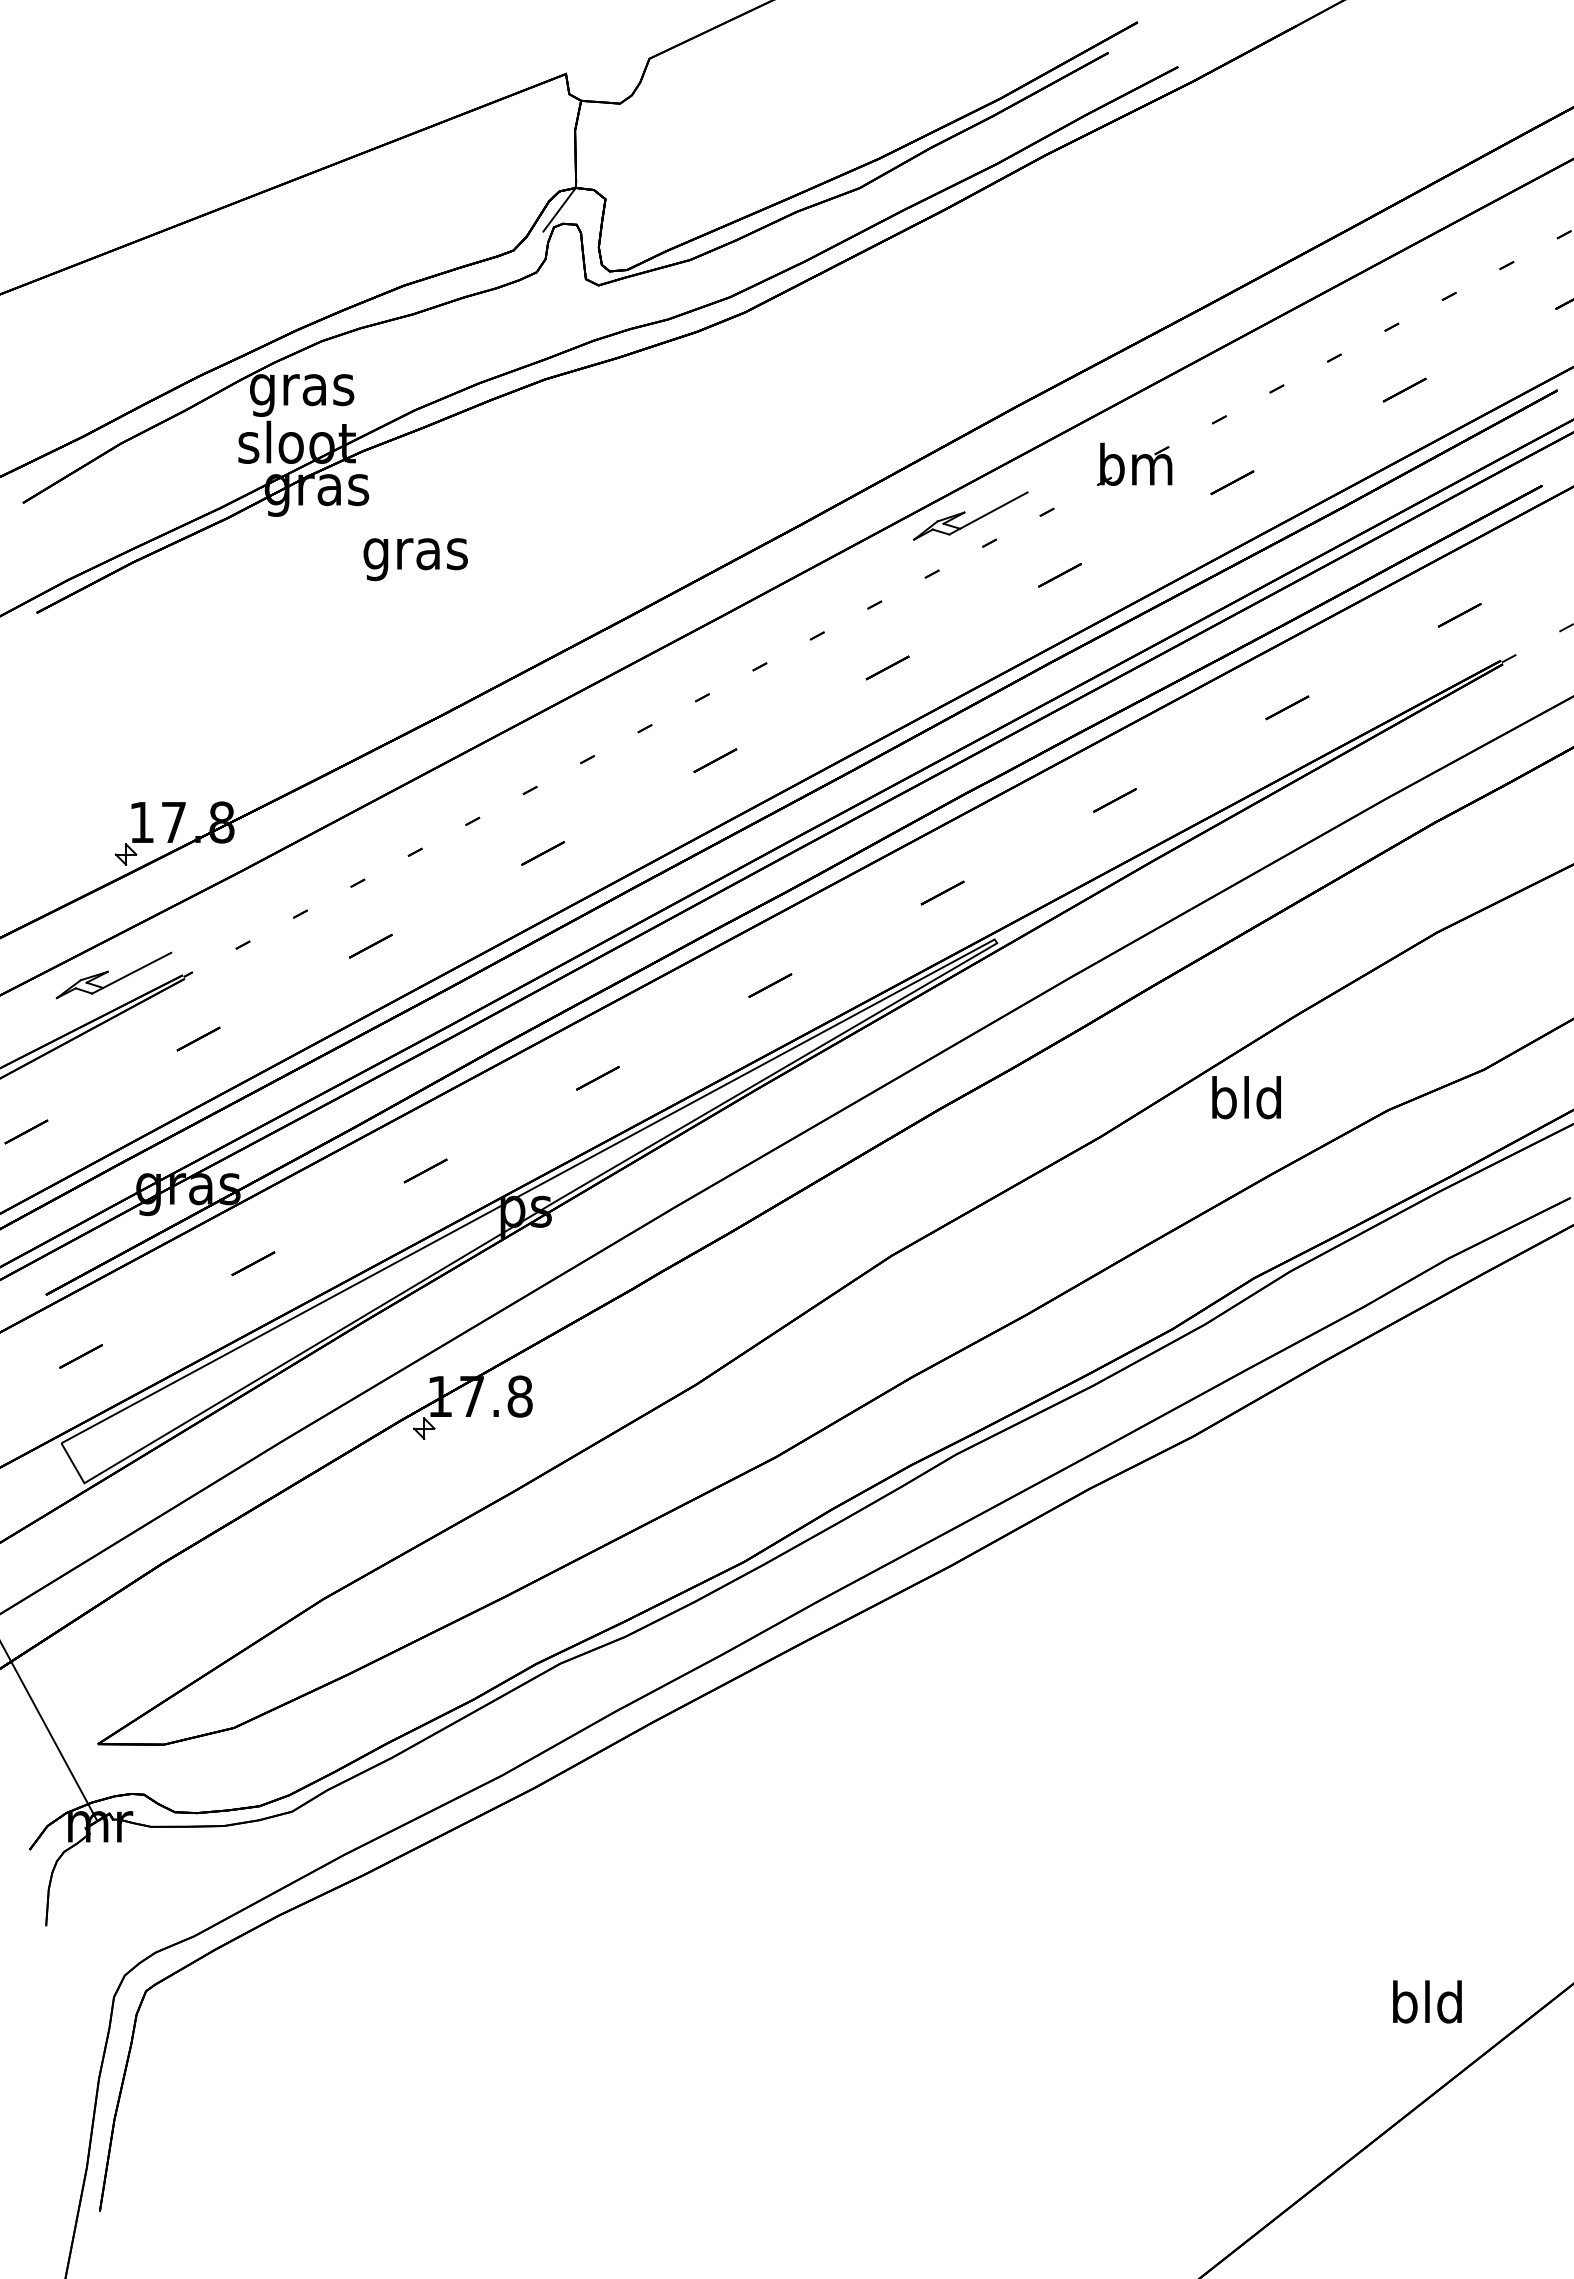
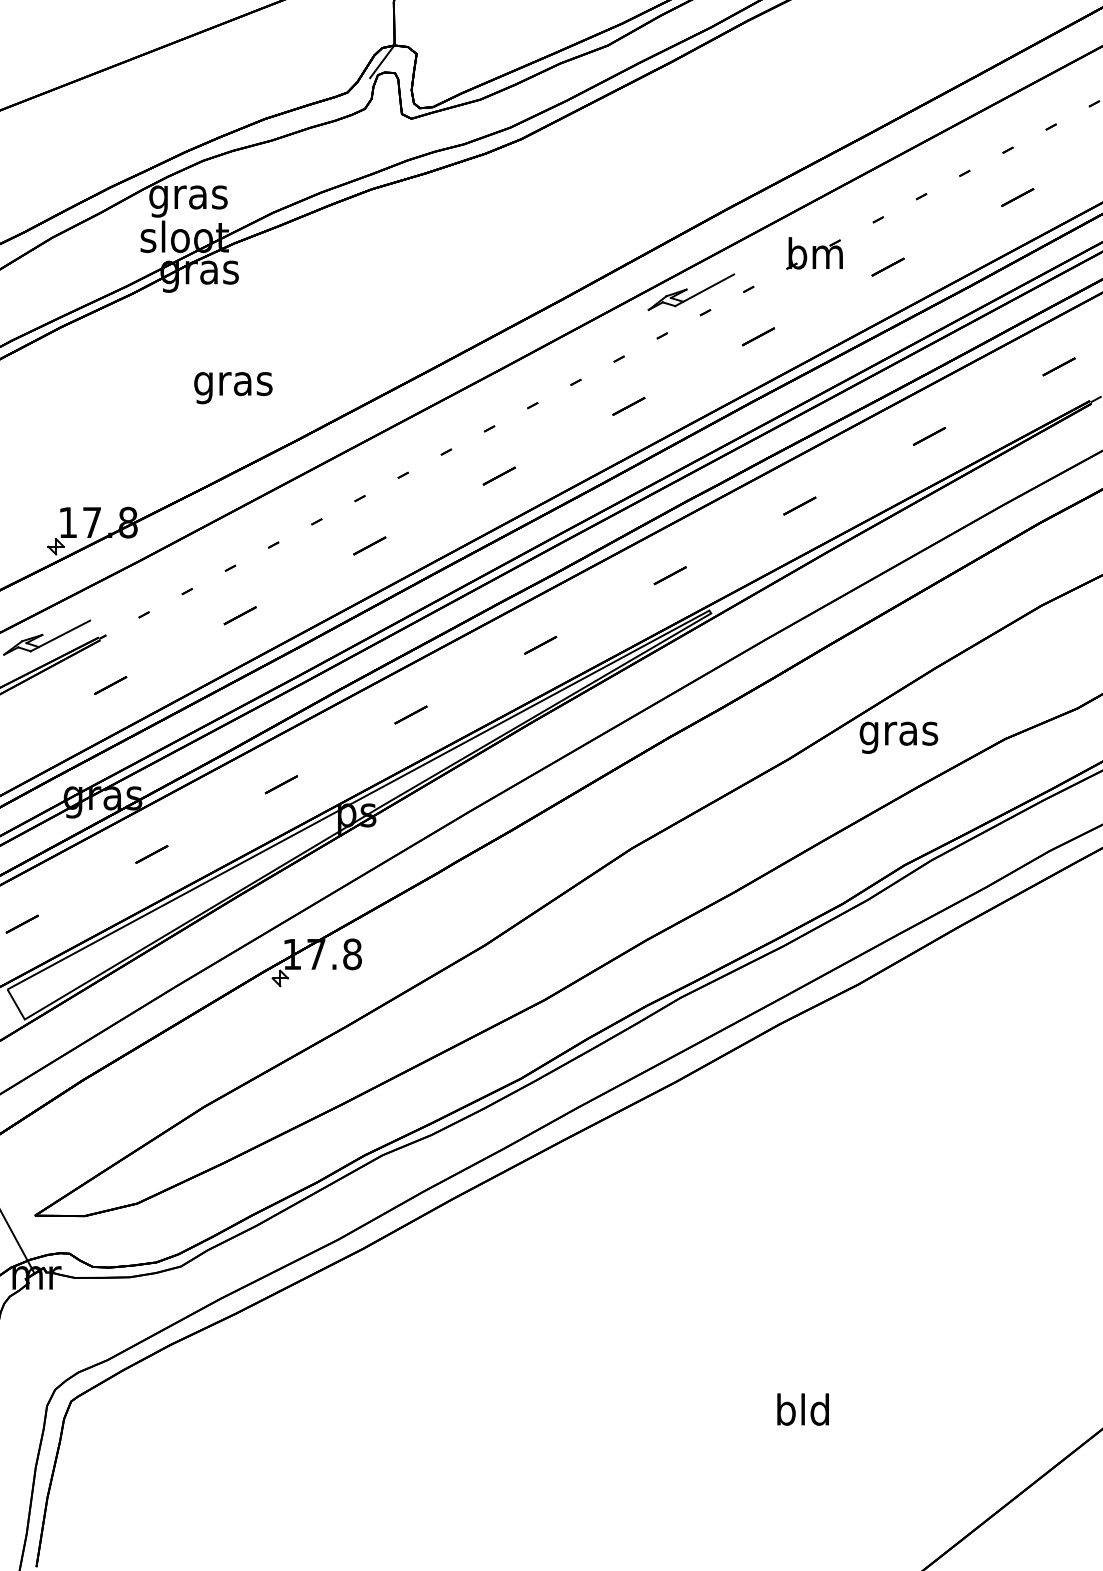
text: (415, 559) -> (233, 388), moved
text: (1246, 1103) -> (898, 733), bld -> gras
text: (1427, 2001) -> (803, 1409), moved

